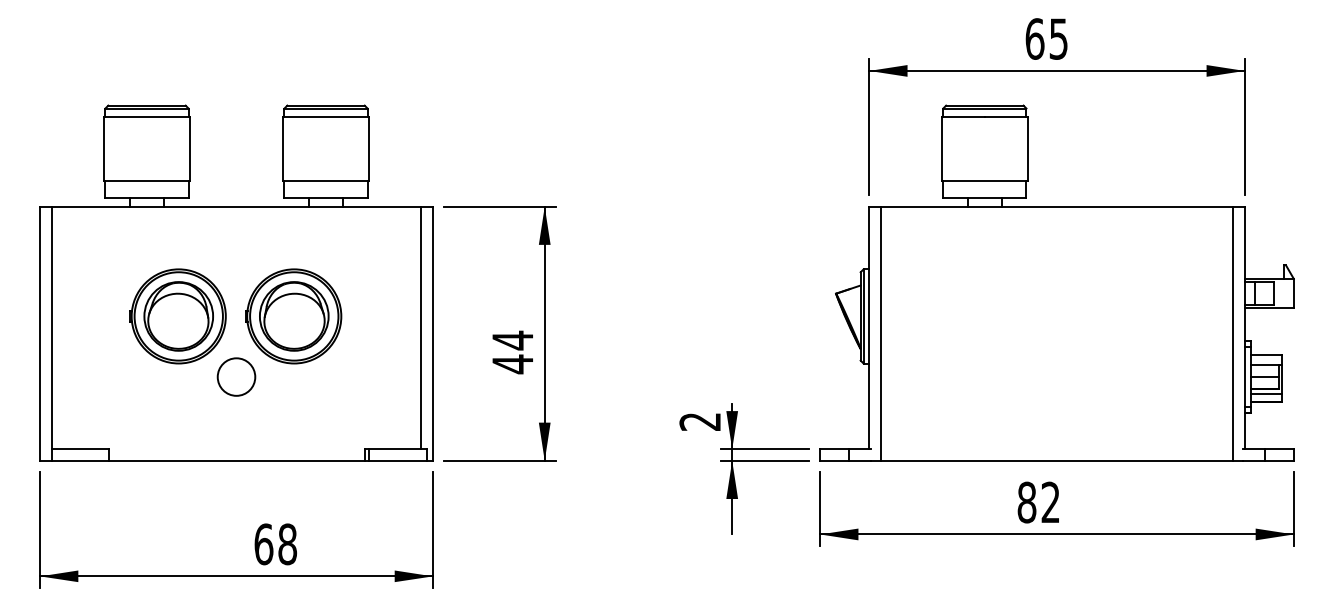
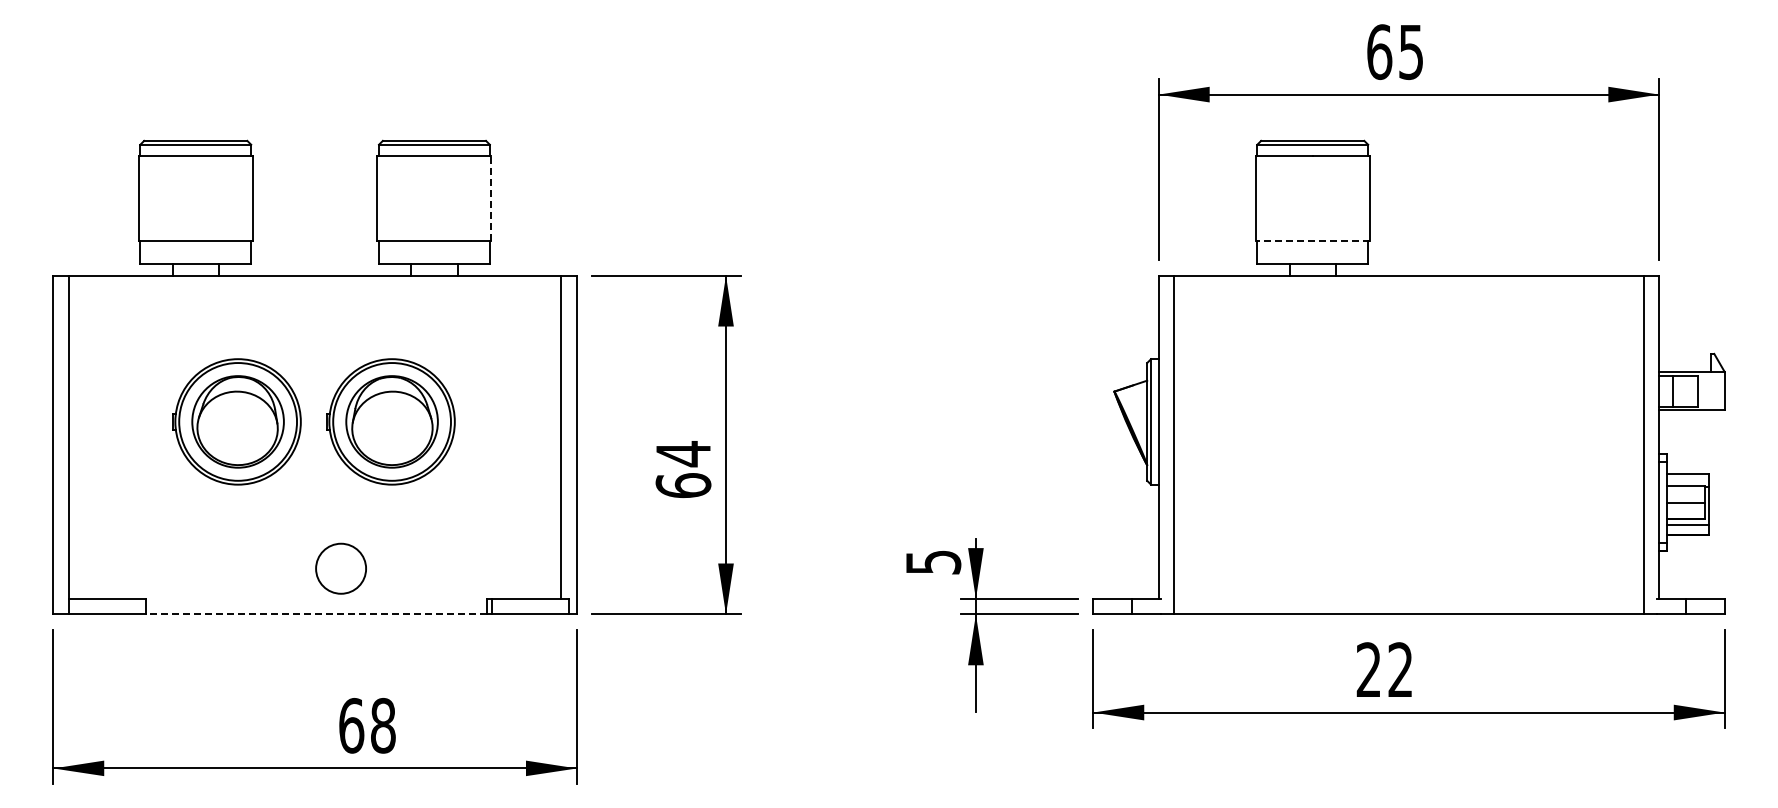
line: (368, 148) -> (491, 198), solid -> dashed
line: (984, 180) -> (1312, 240), solid -> dashed
text: (512, 364) -> (683, 485), 44 -> 64
circle: (236, 376) -> (340, 568), moved
text: (700, 421) -> (933, 562), 2 -> 5
line: (237, 460) -> (316, 614), solid -> dashed
text: (1026, 502) -> (1368, 669), 82 -> 22

